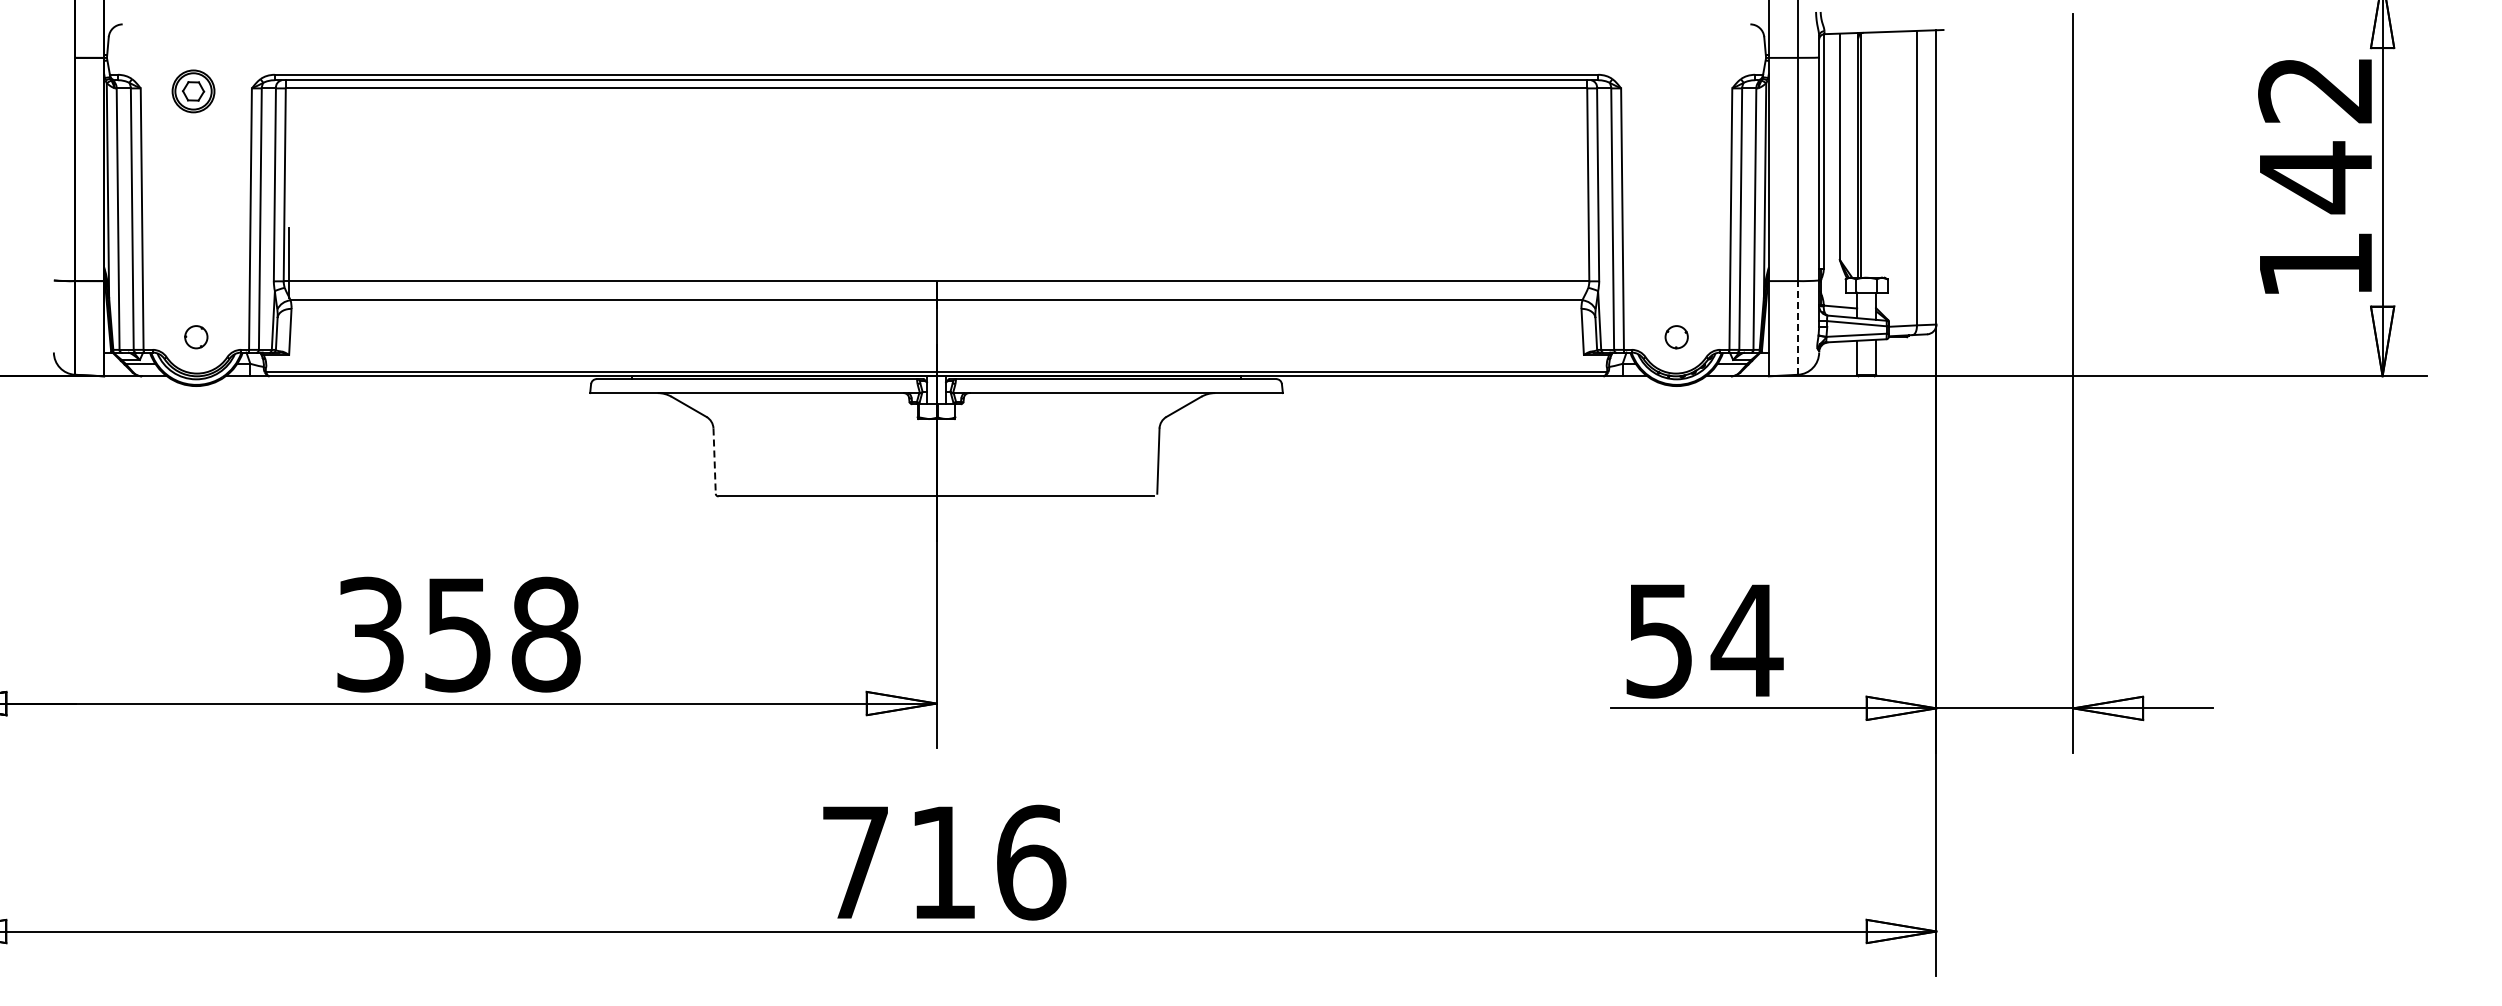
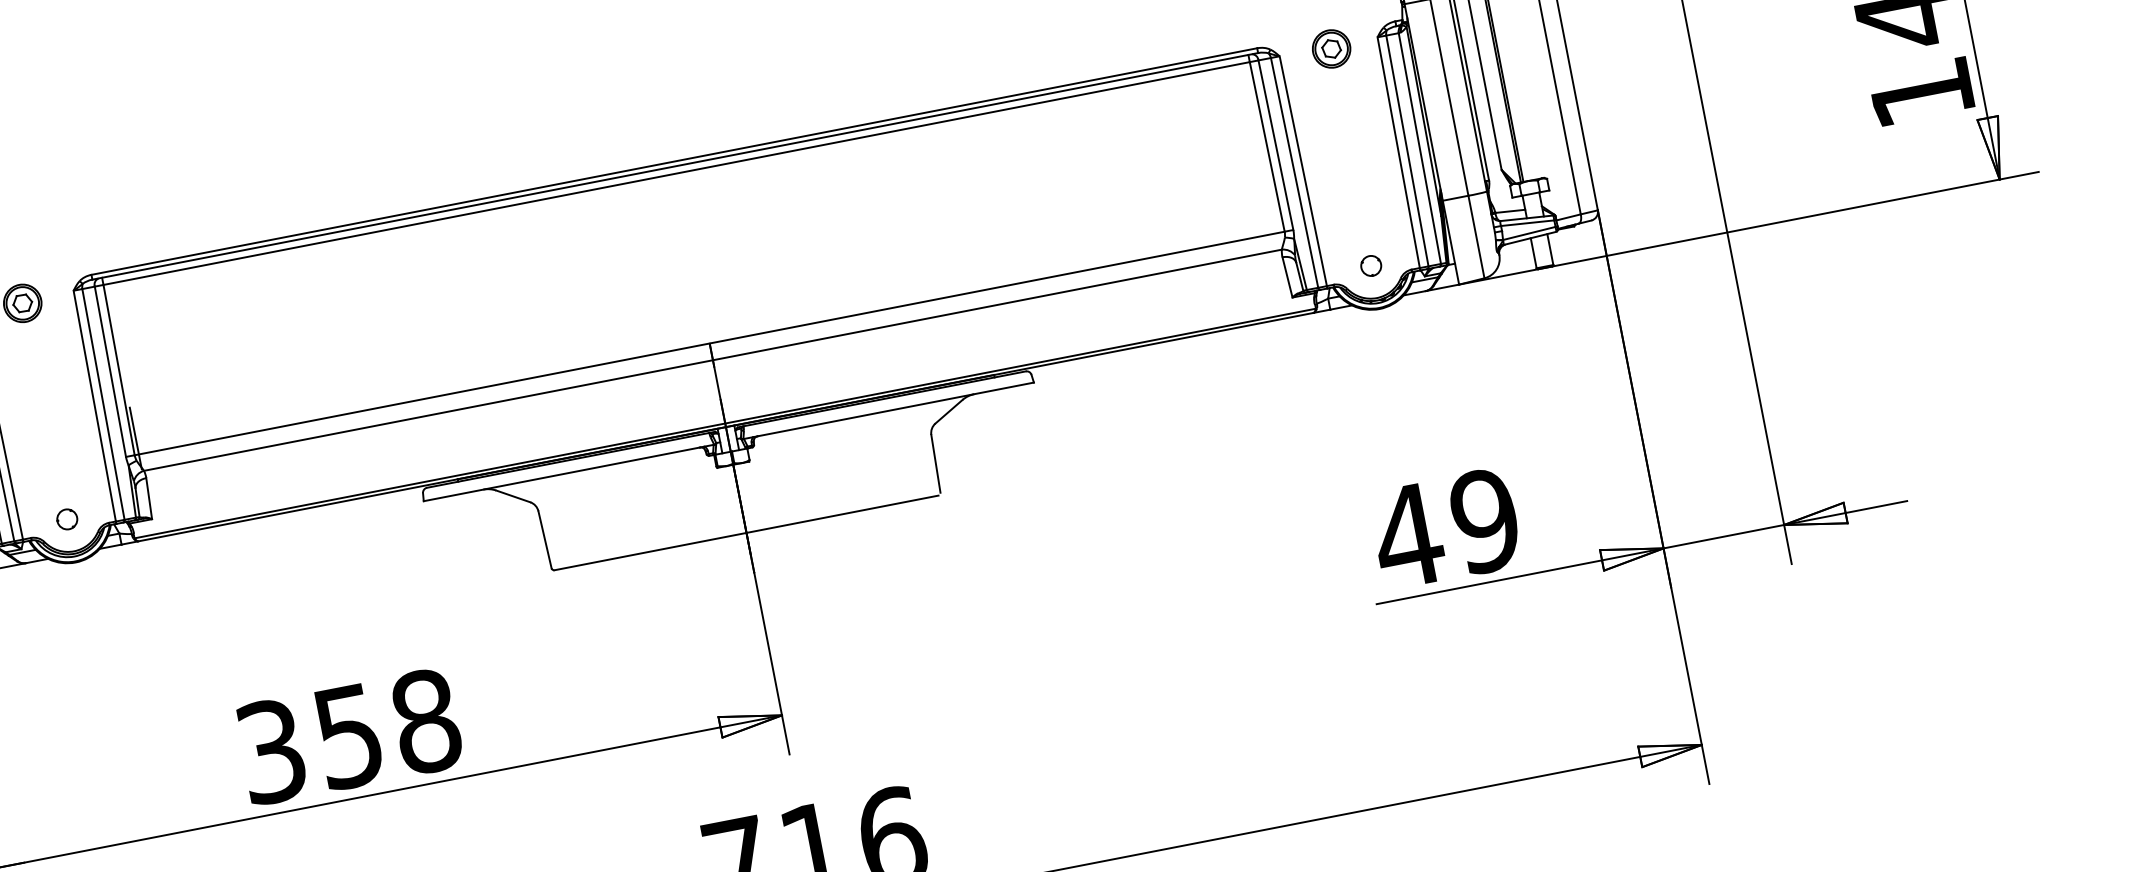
part: (1679, 91) -> (1331, 49), added
line: (1797, 327) -> (1475, 236), dashed -> solid
line: (714, 461) -> (544, 540), dashed -> solid
text: (1702, 640) -> (1445, 528), 54 -> 49

